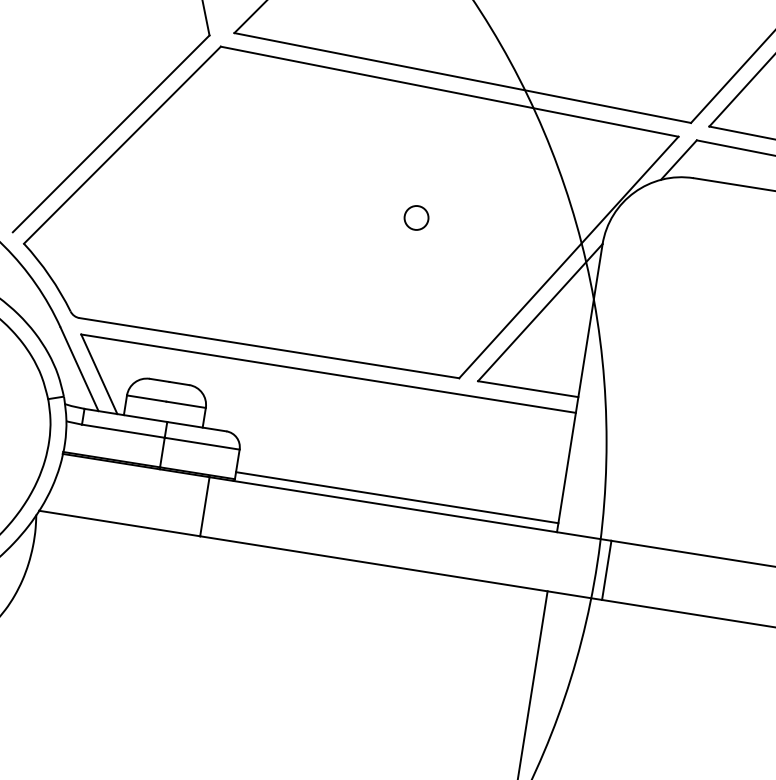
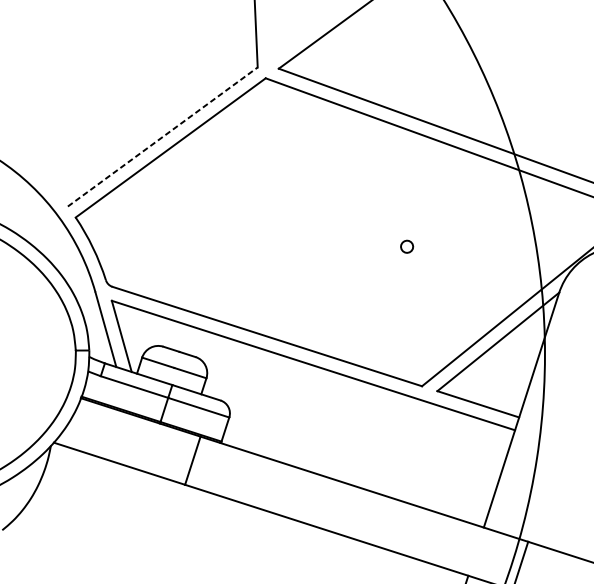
line: (111, 133) -> (163, 136), solid -> dashed
circle: (416, 217) -> (407, 246), size x0.6
line: (397, 497) -> (355, 477), removed

